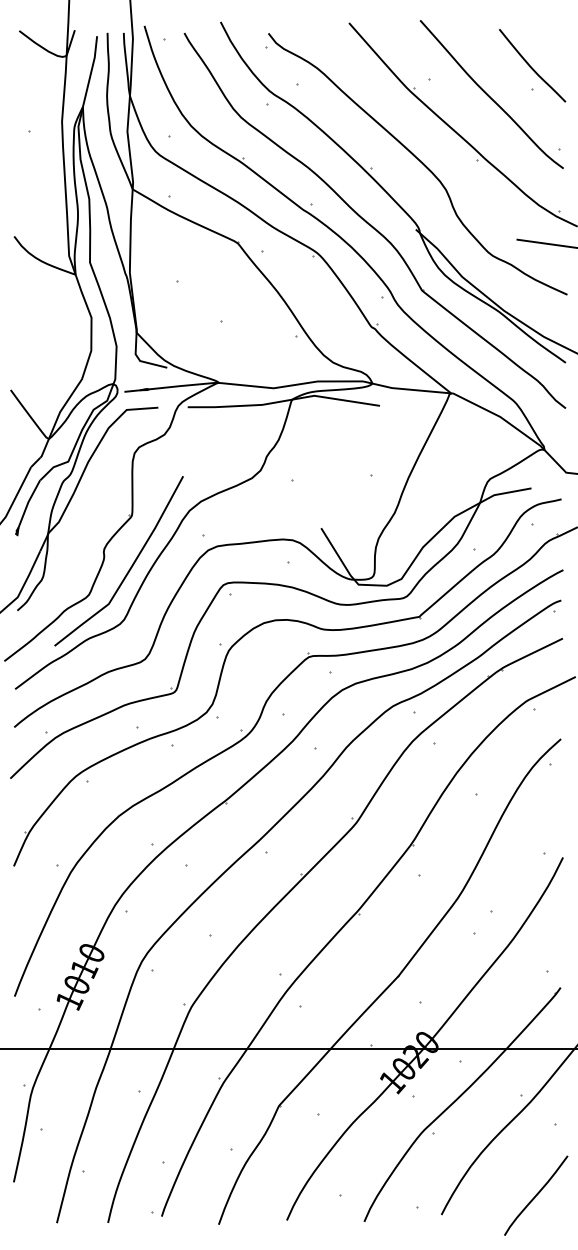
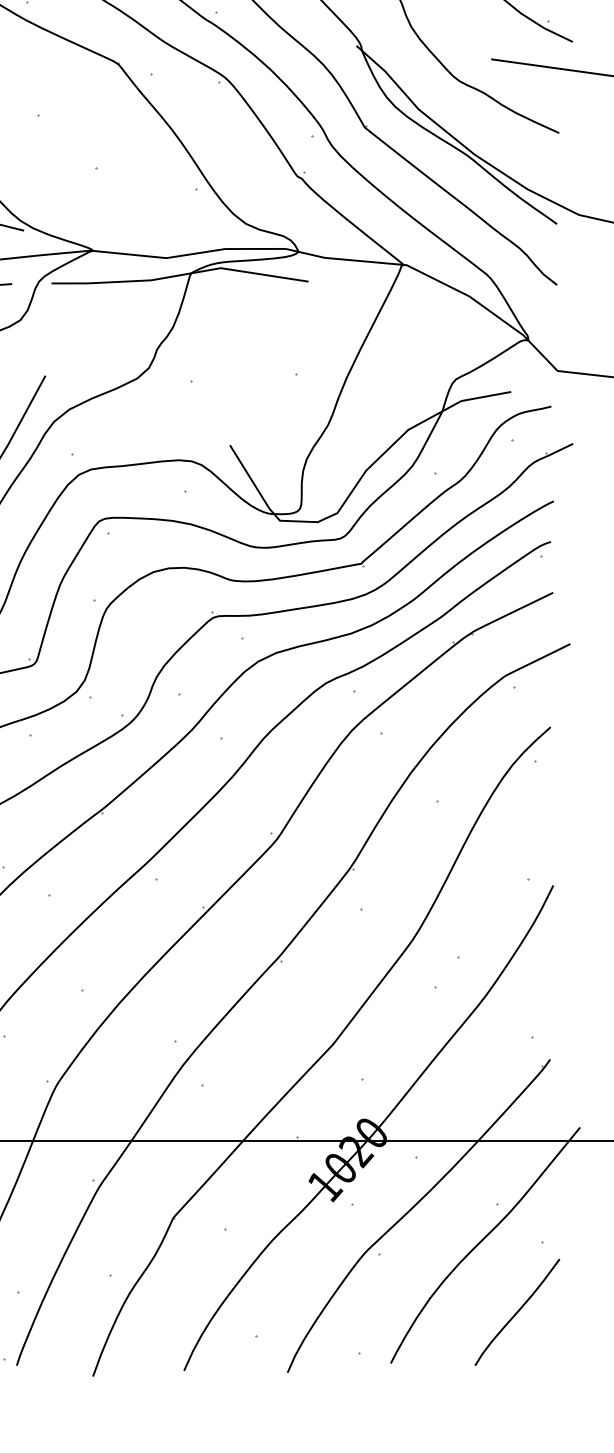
curve: (536, 1195) -> (517, 1312), moved

